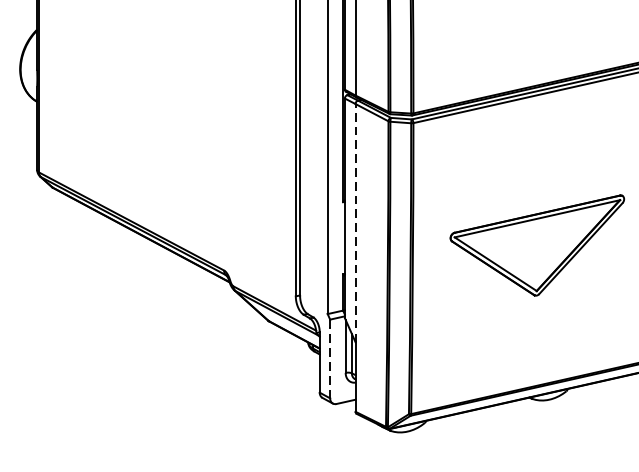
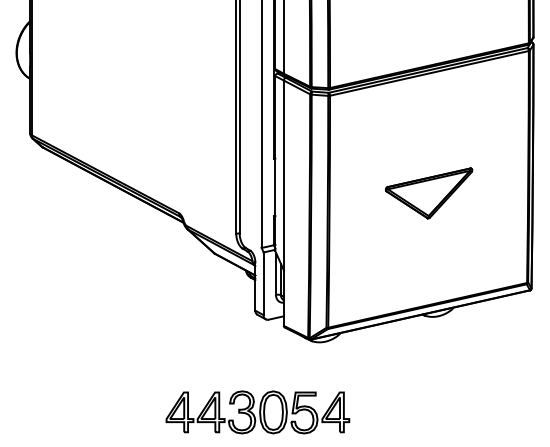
line: (355, 223) -> (283, 175), dashed -> solid
part: (538, 245) -> (429, 193), size x0.62
line: (329, 362) -> (263, 286), dashed -> solid

